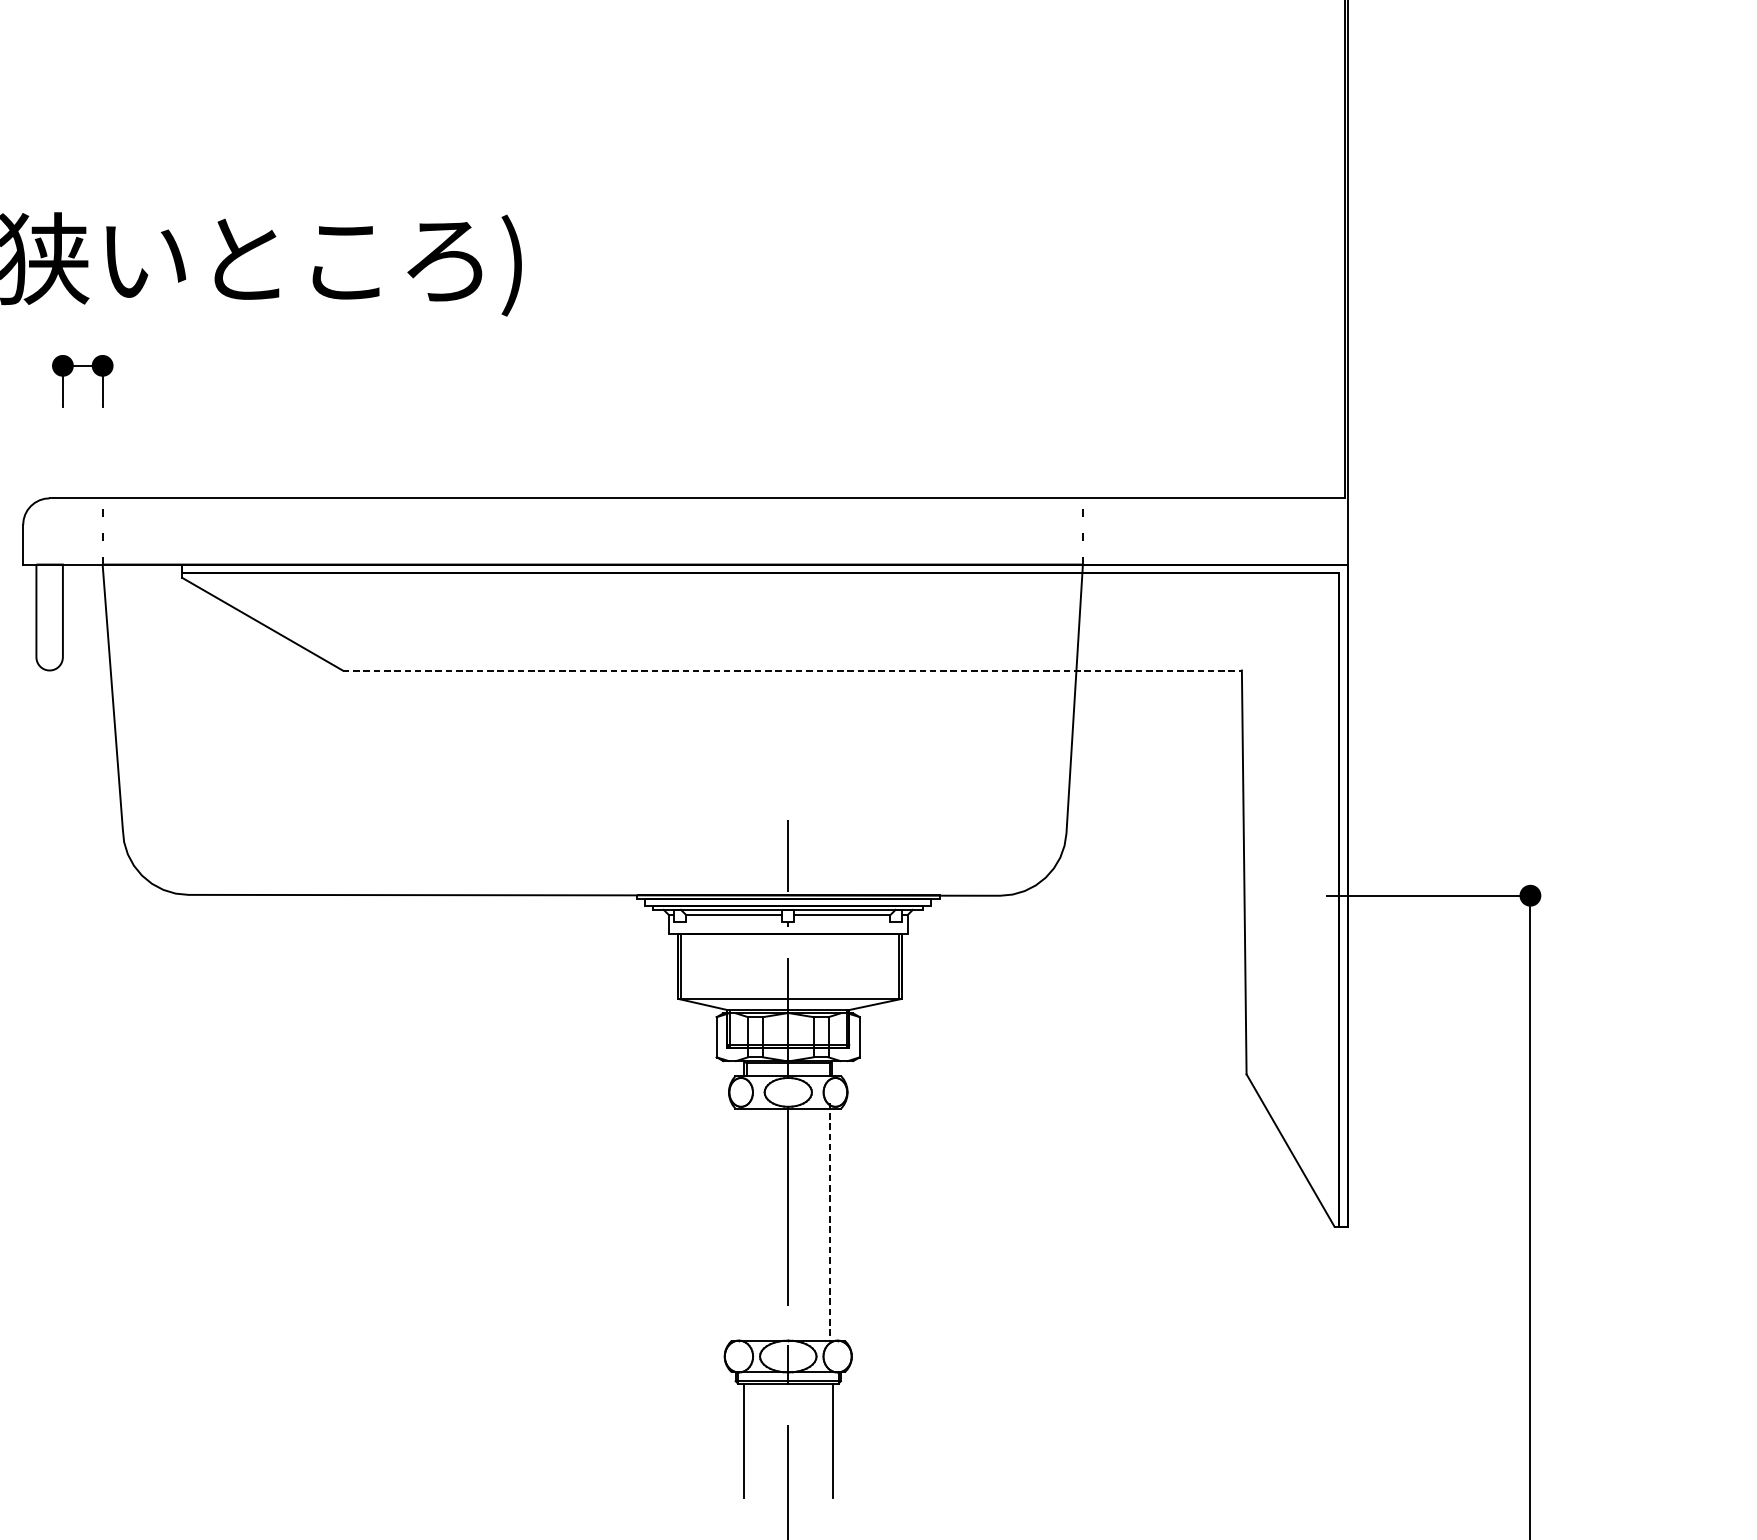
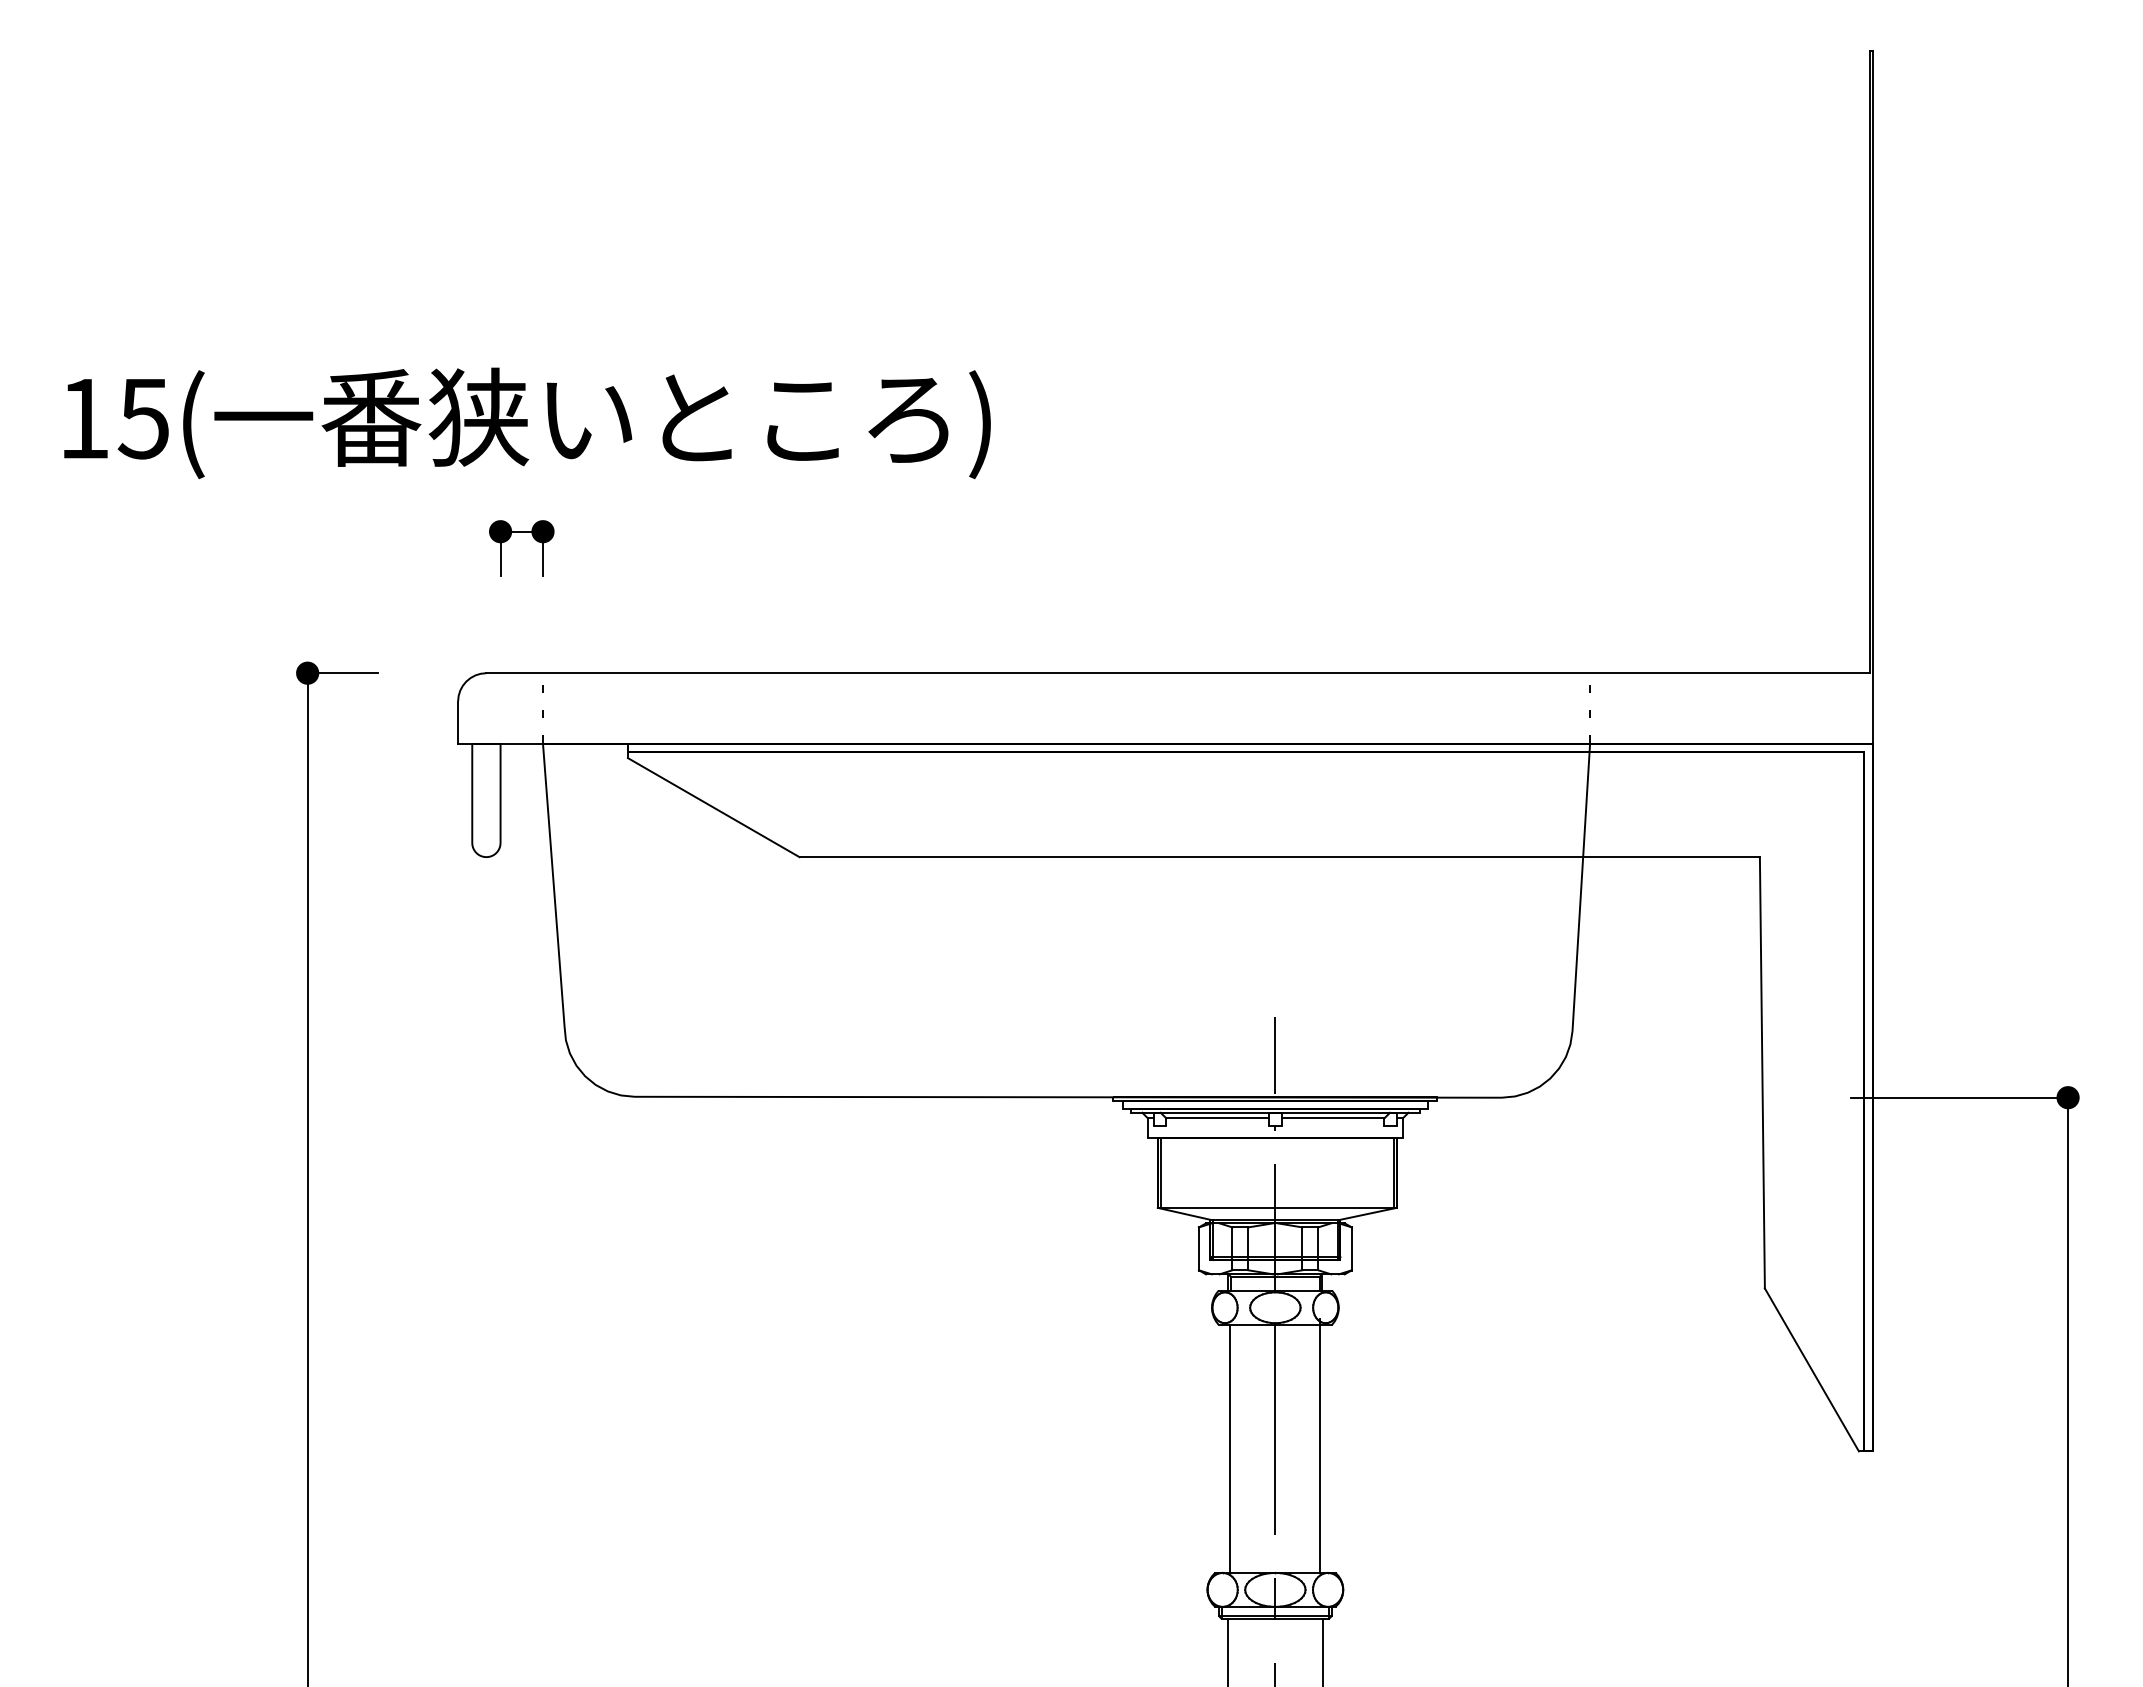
line: (793, 670) -> (1280, 857), dashed -> solid
line: (830, 1222) -> (1320, 1446), dashed -> solid
line: (746, 1224) -> (1230, 1448), added

